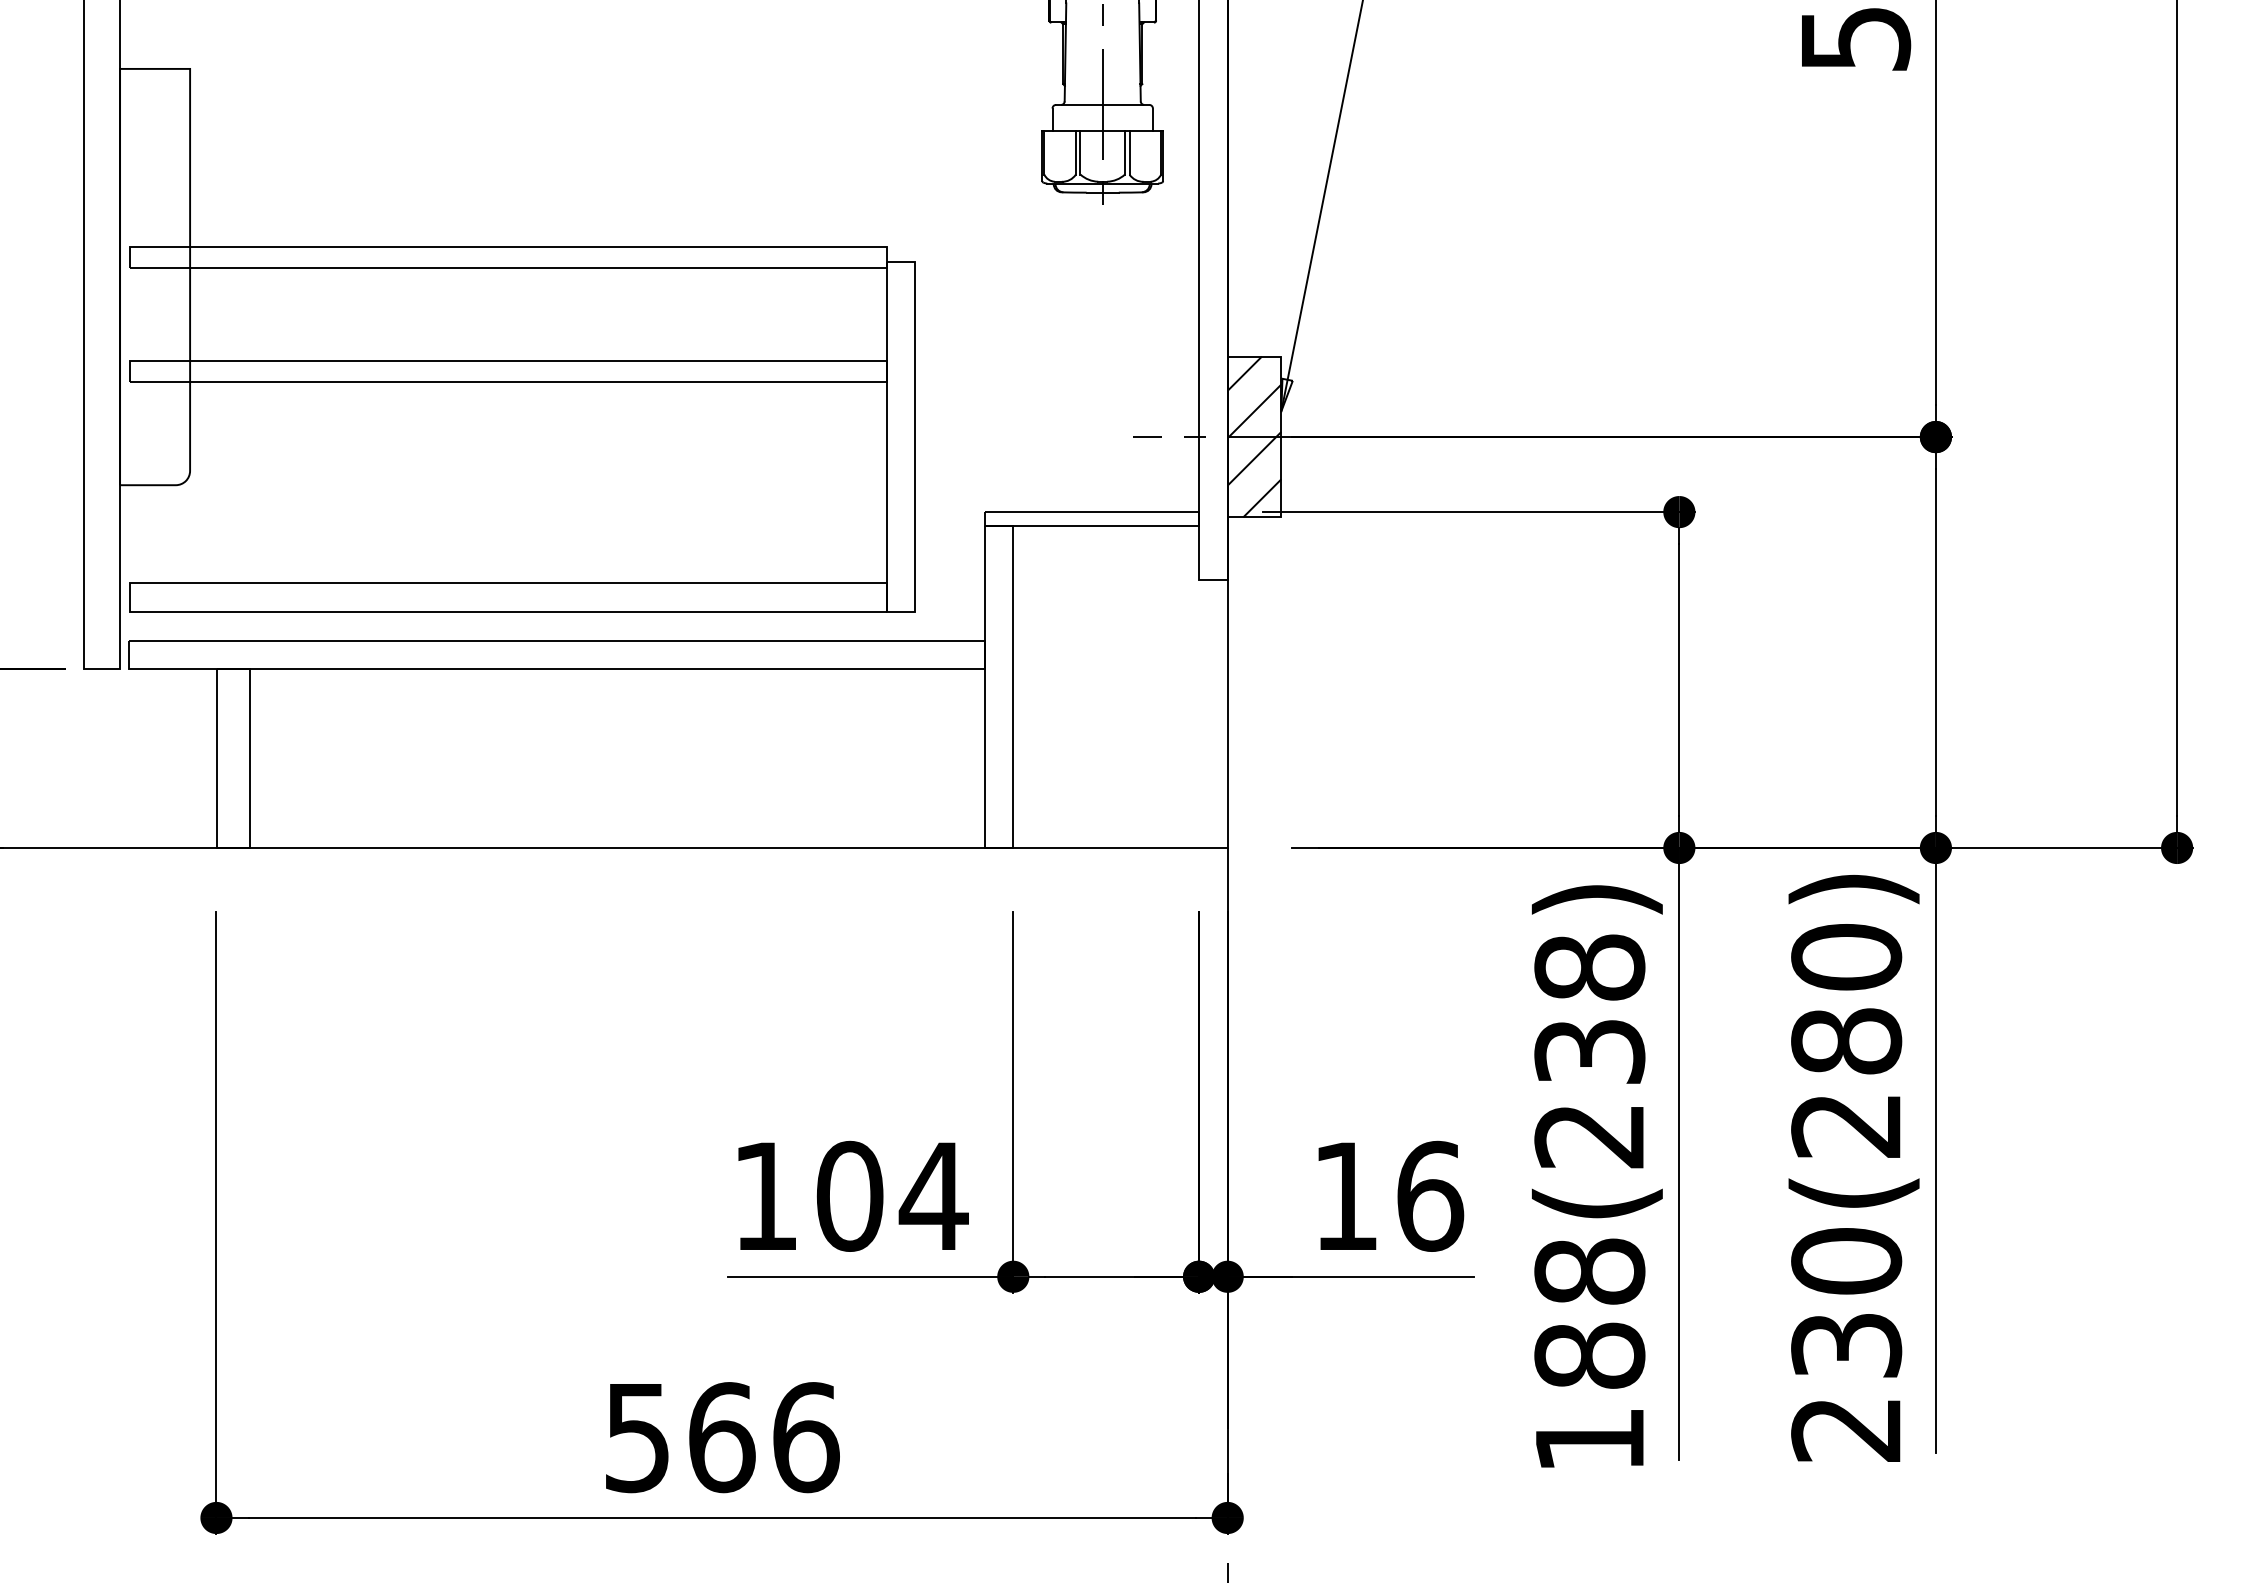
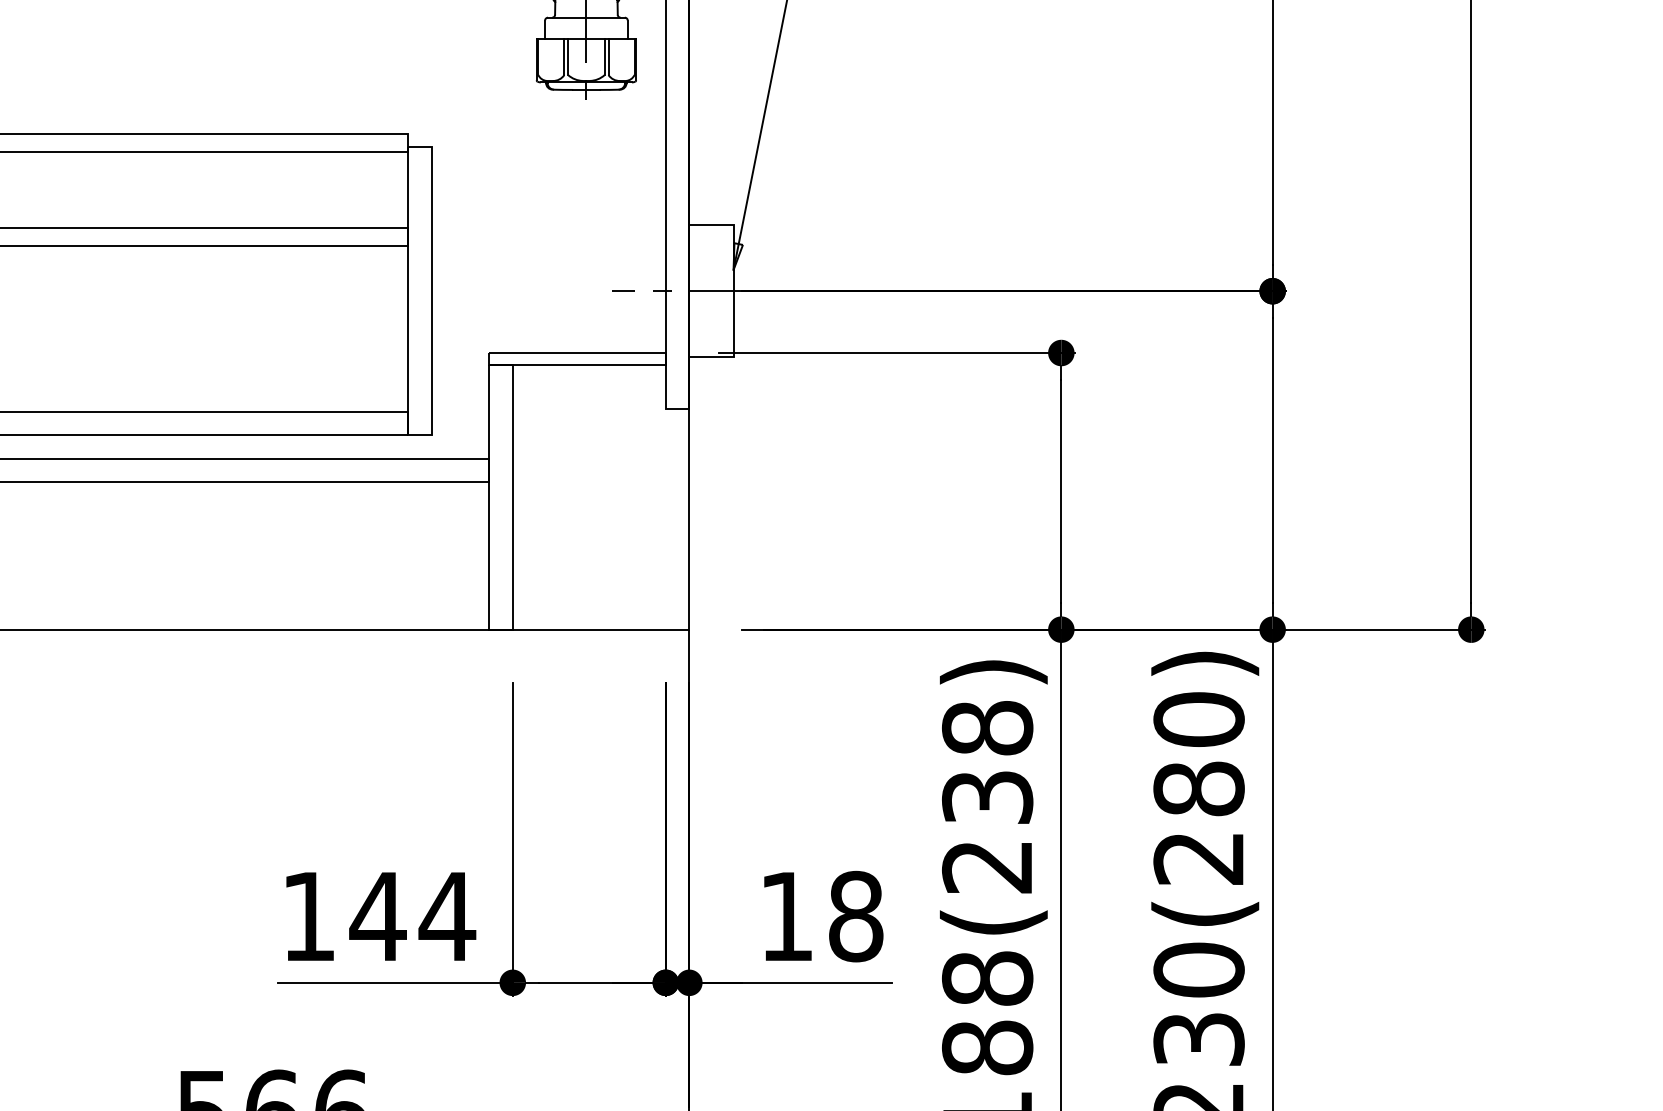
hatch: (1254, 436) -> (711, 290), removed
text: (849, 1195) -> (377, 915), 104 -> 144
text: (1430, 1195) -> (856, 915), 16 -> 18

